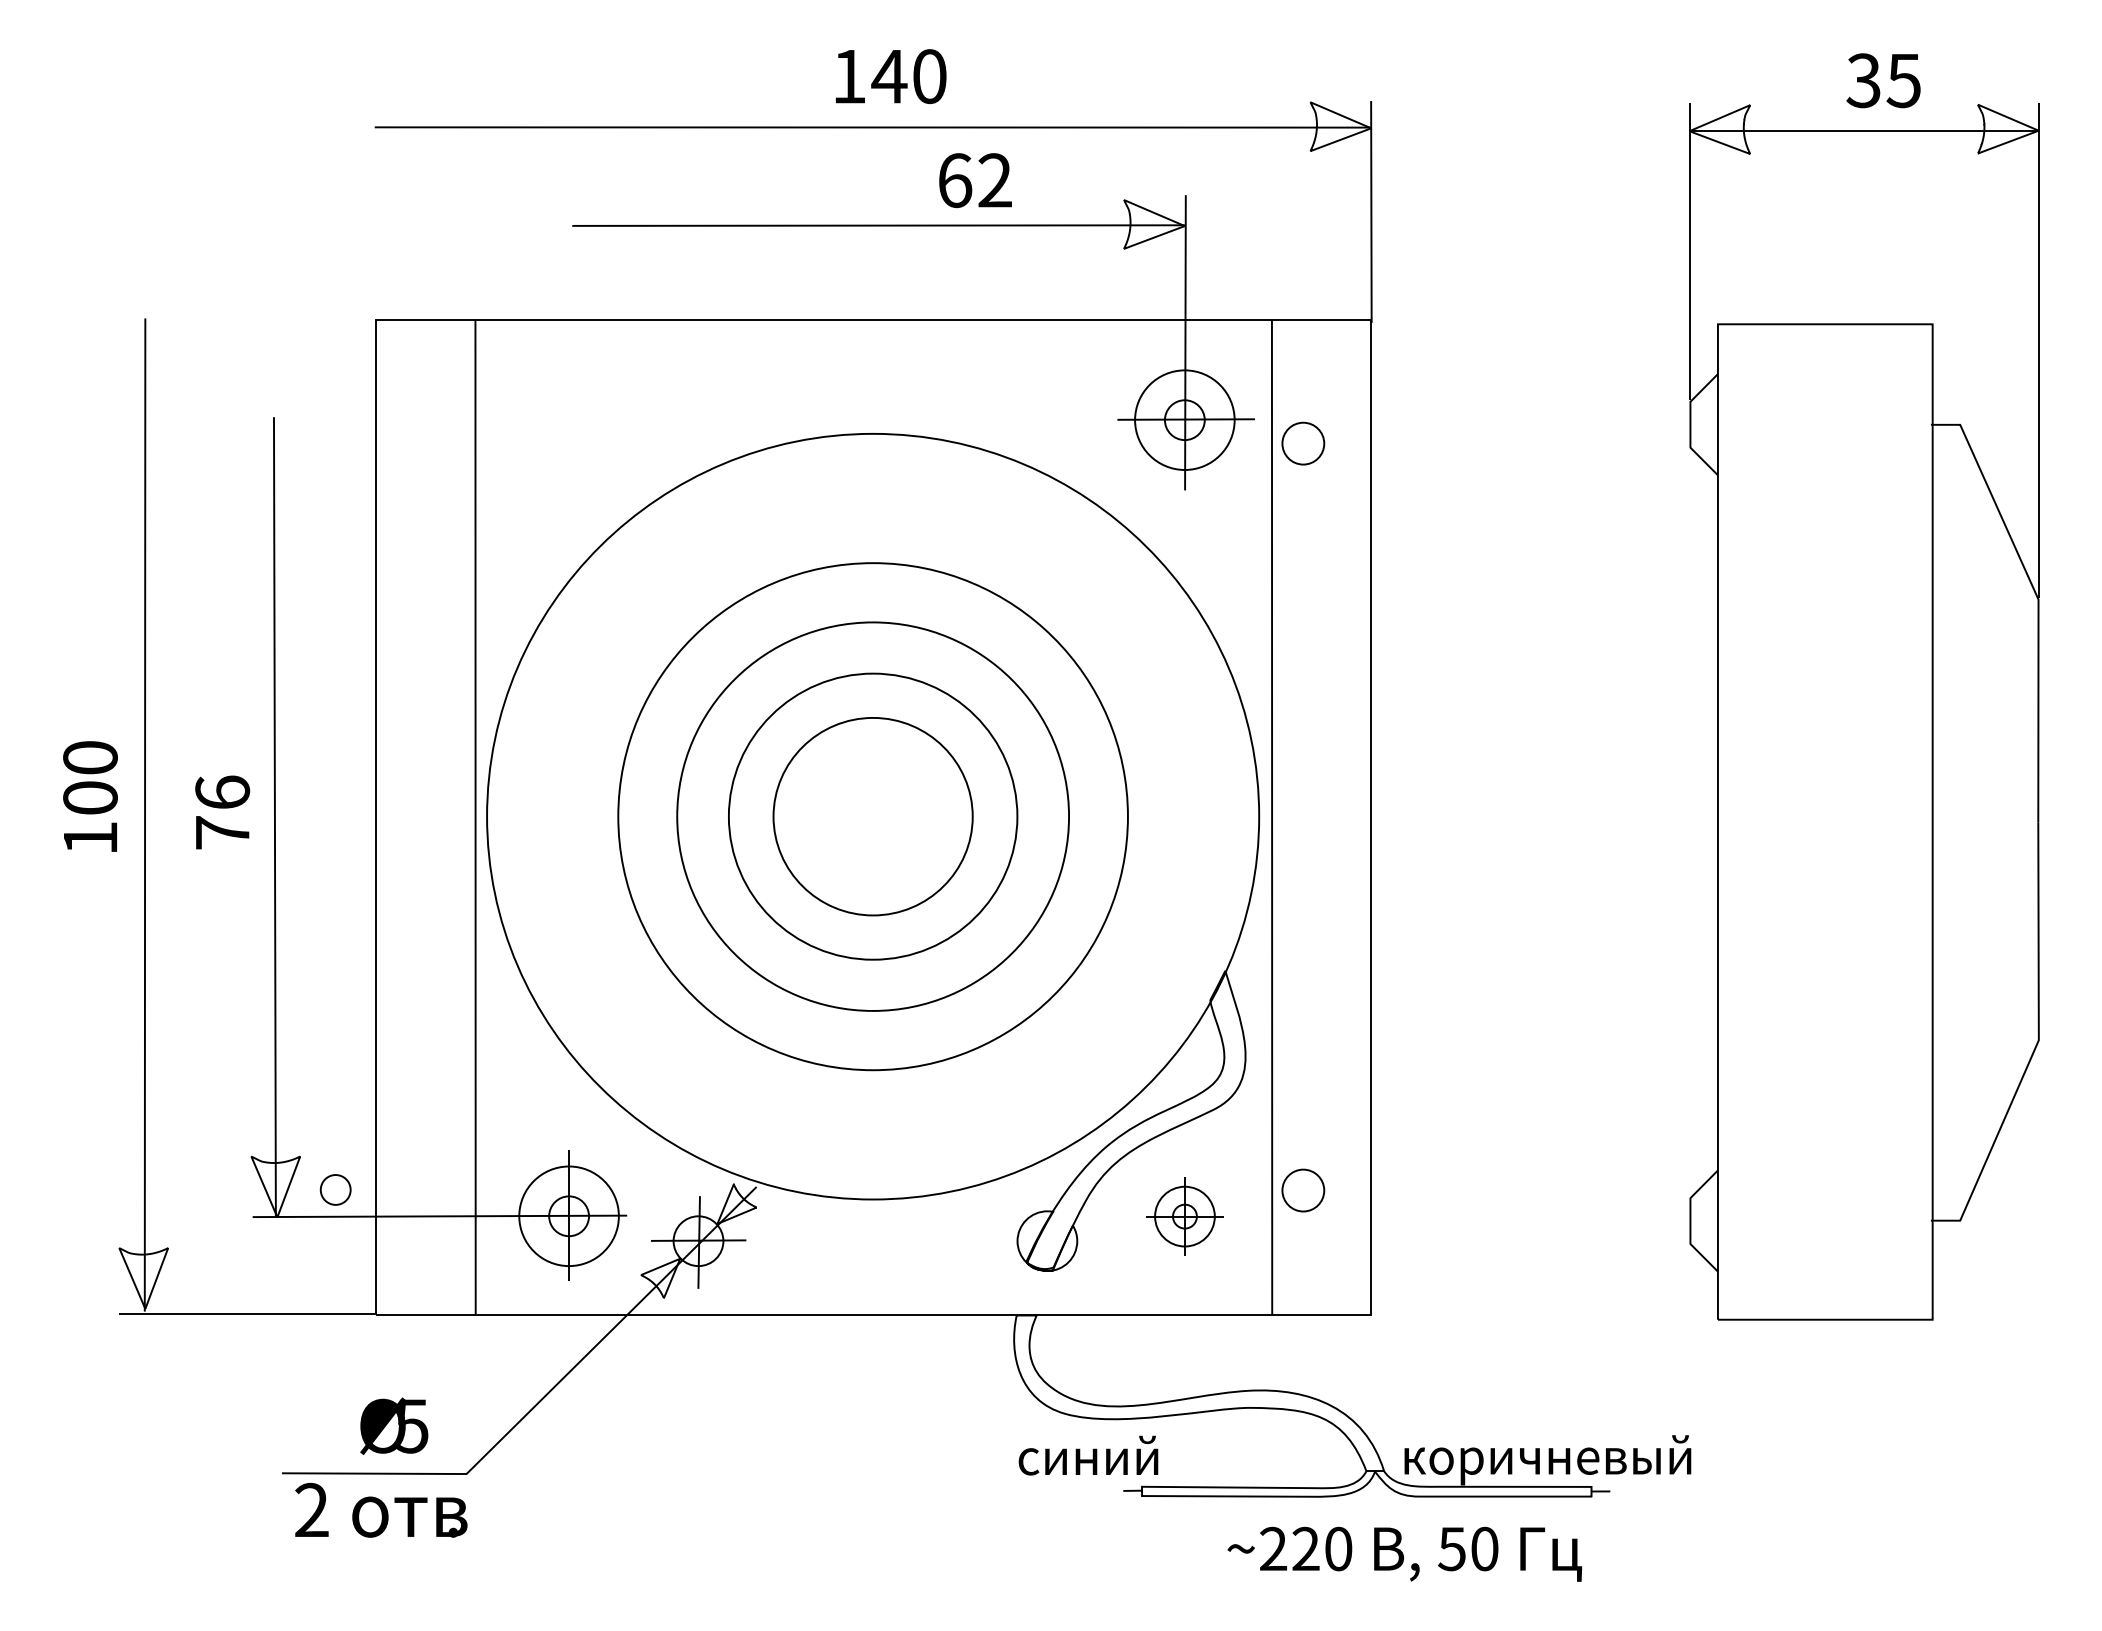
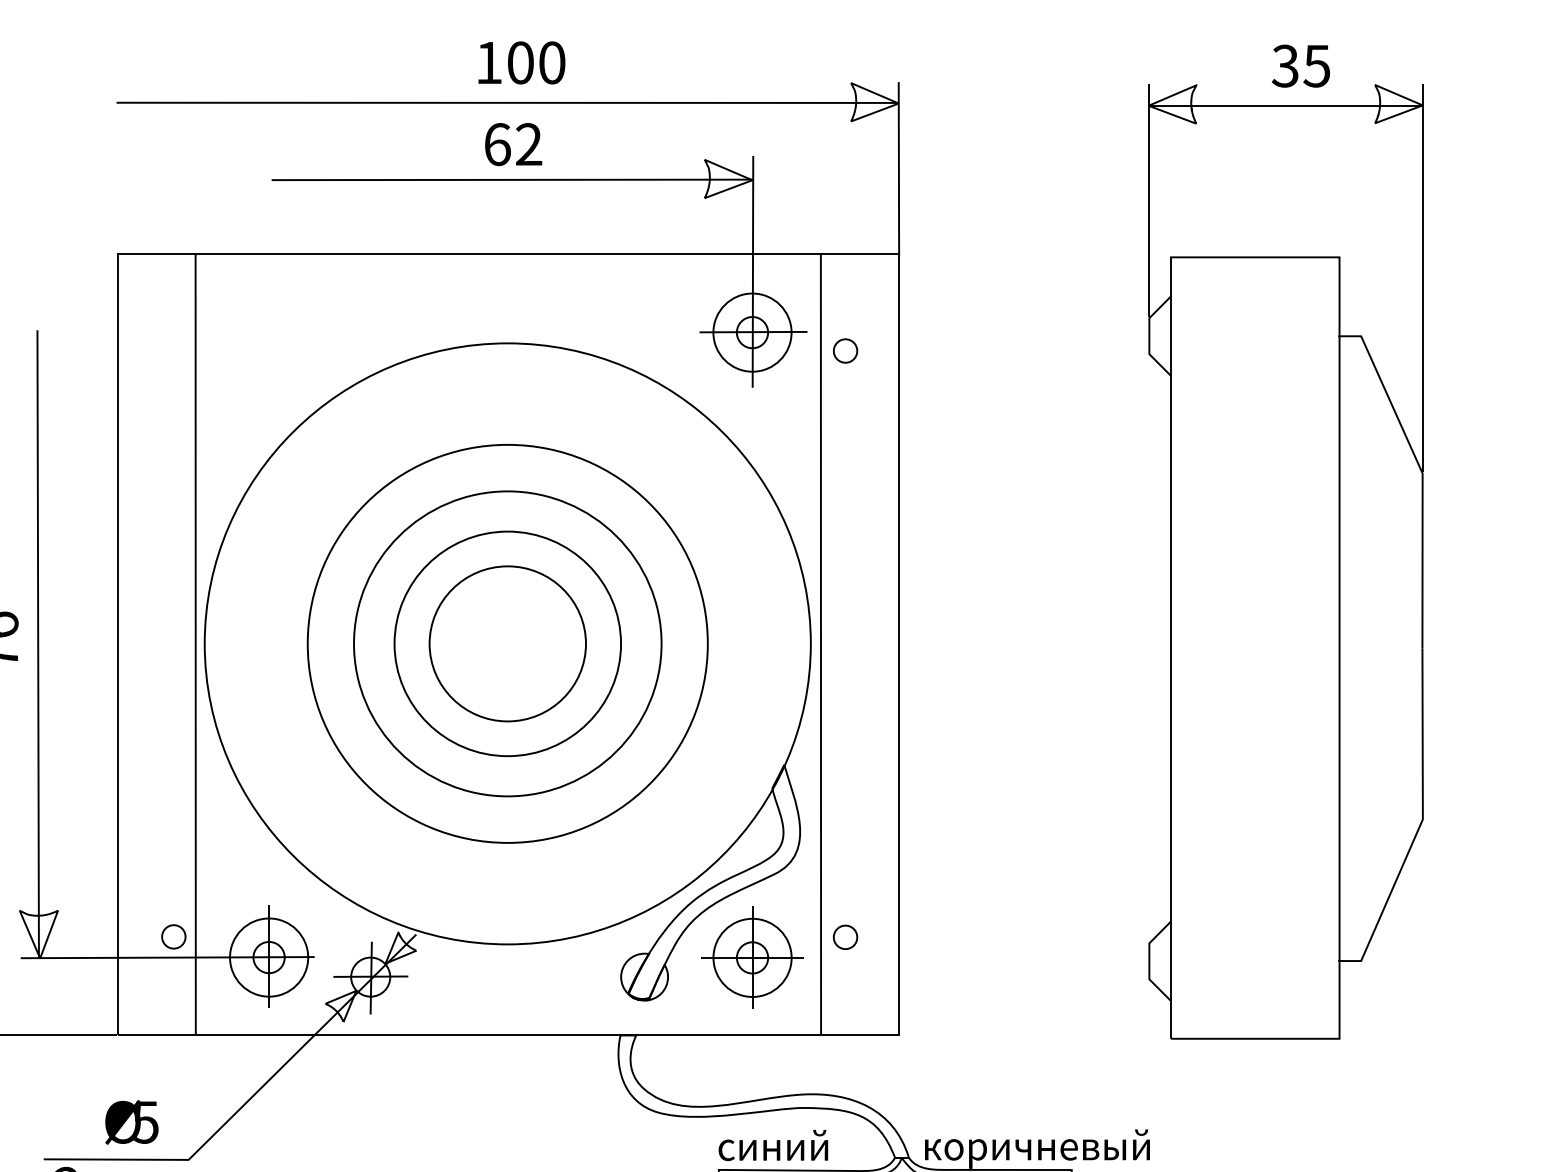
text: (889, 76) -> (520, 62), 140 -> 100
text: (975, 180) -> (513, 144), moved
part: (1303, 443) -> (845, 350), size x0.71
part: (335, 1189) -> (173, 936), moved
part: (1303, 1190) -> (845, 937), size x0.71
part: (1184, 1216) -> (752, 957), size x1.67
text: (1088, 1455) -> (773, 1145), moved

